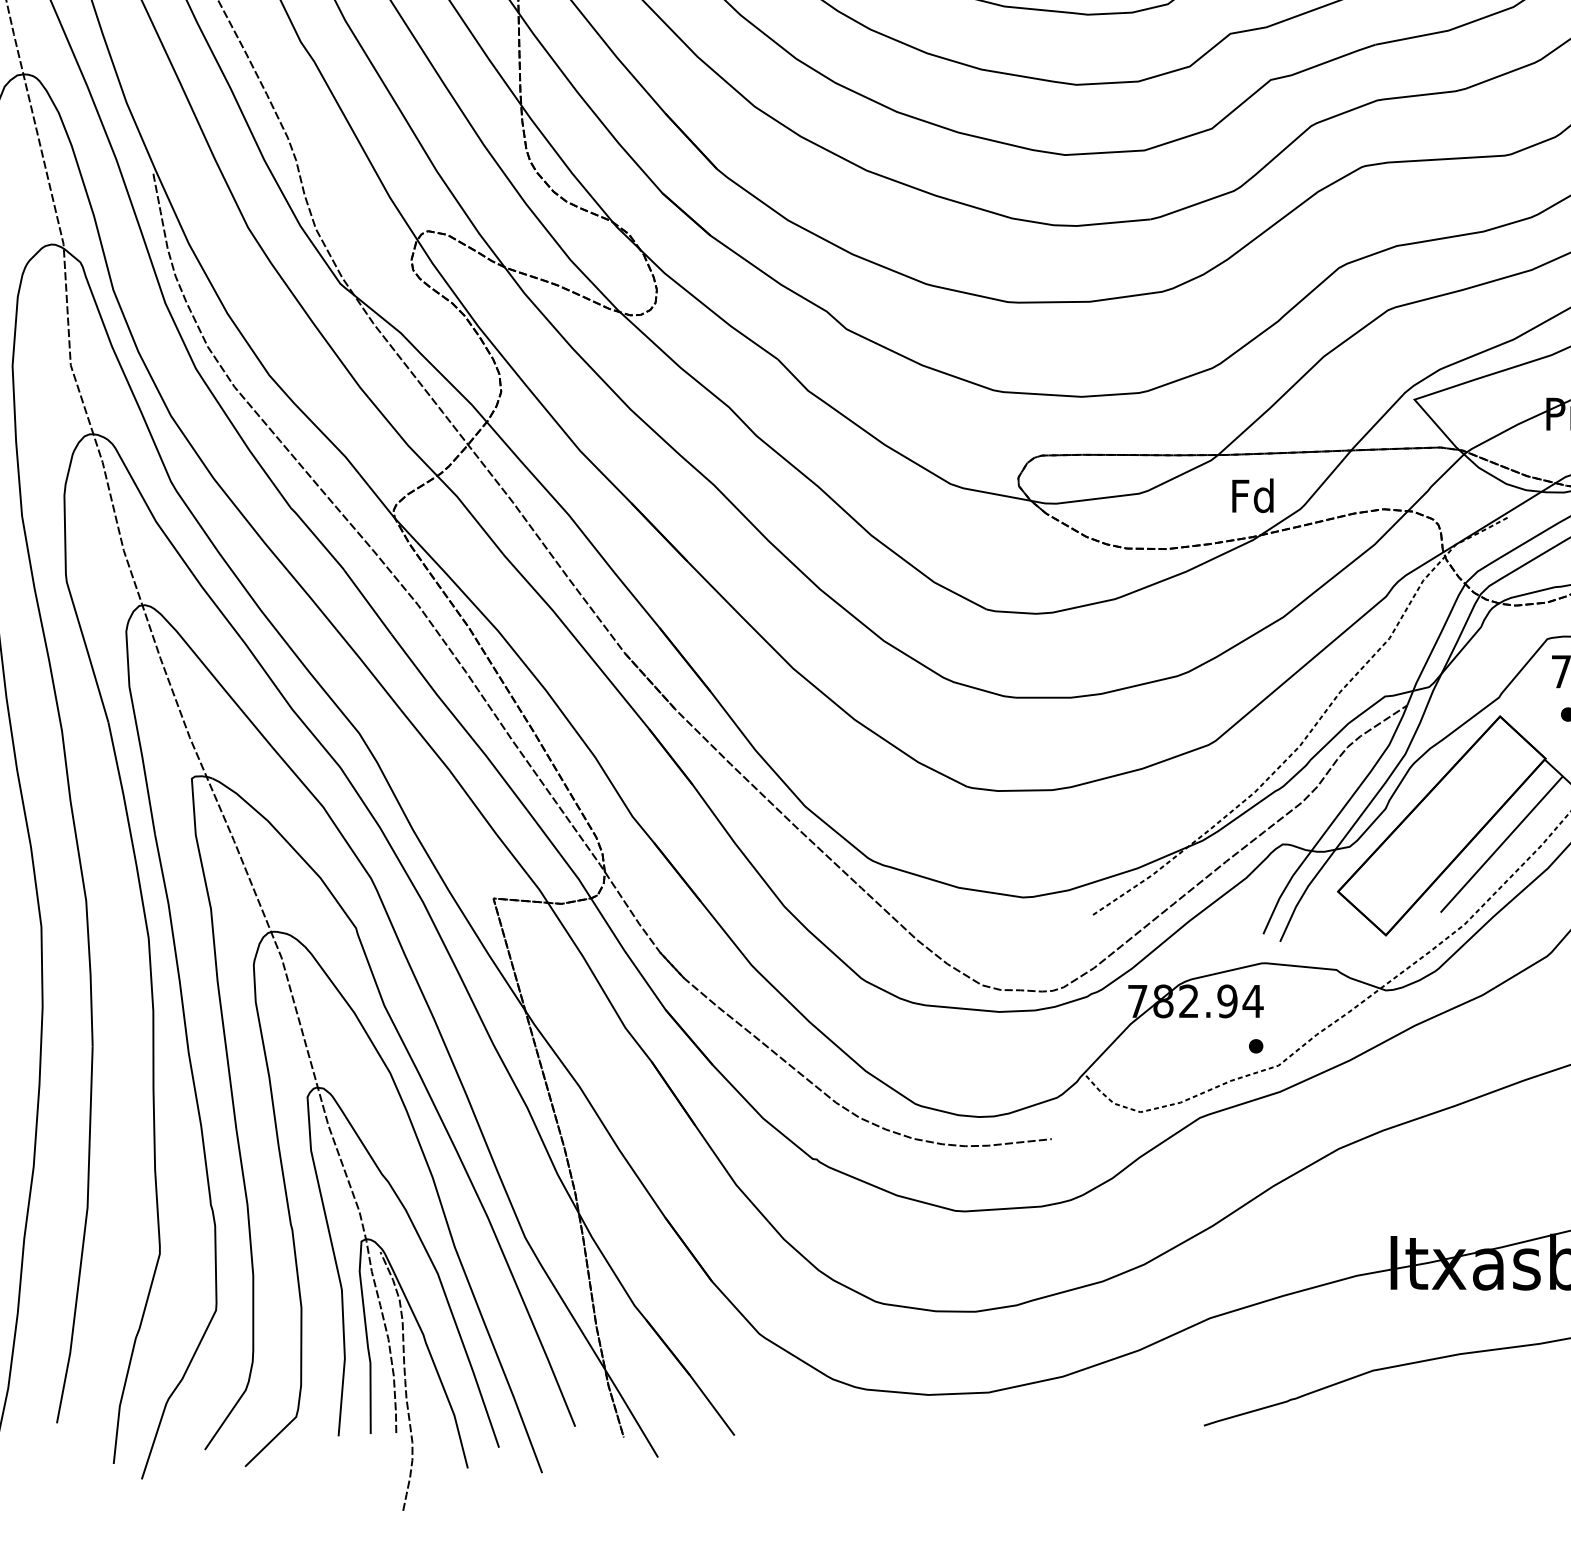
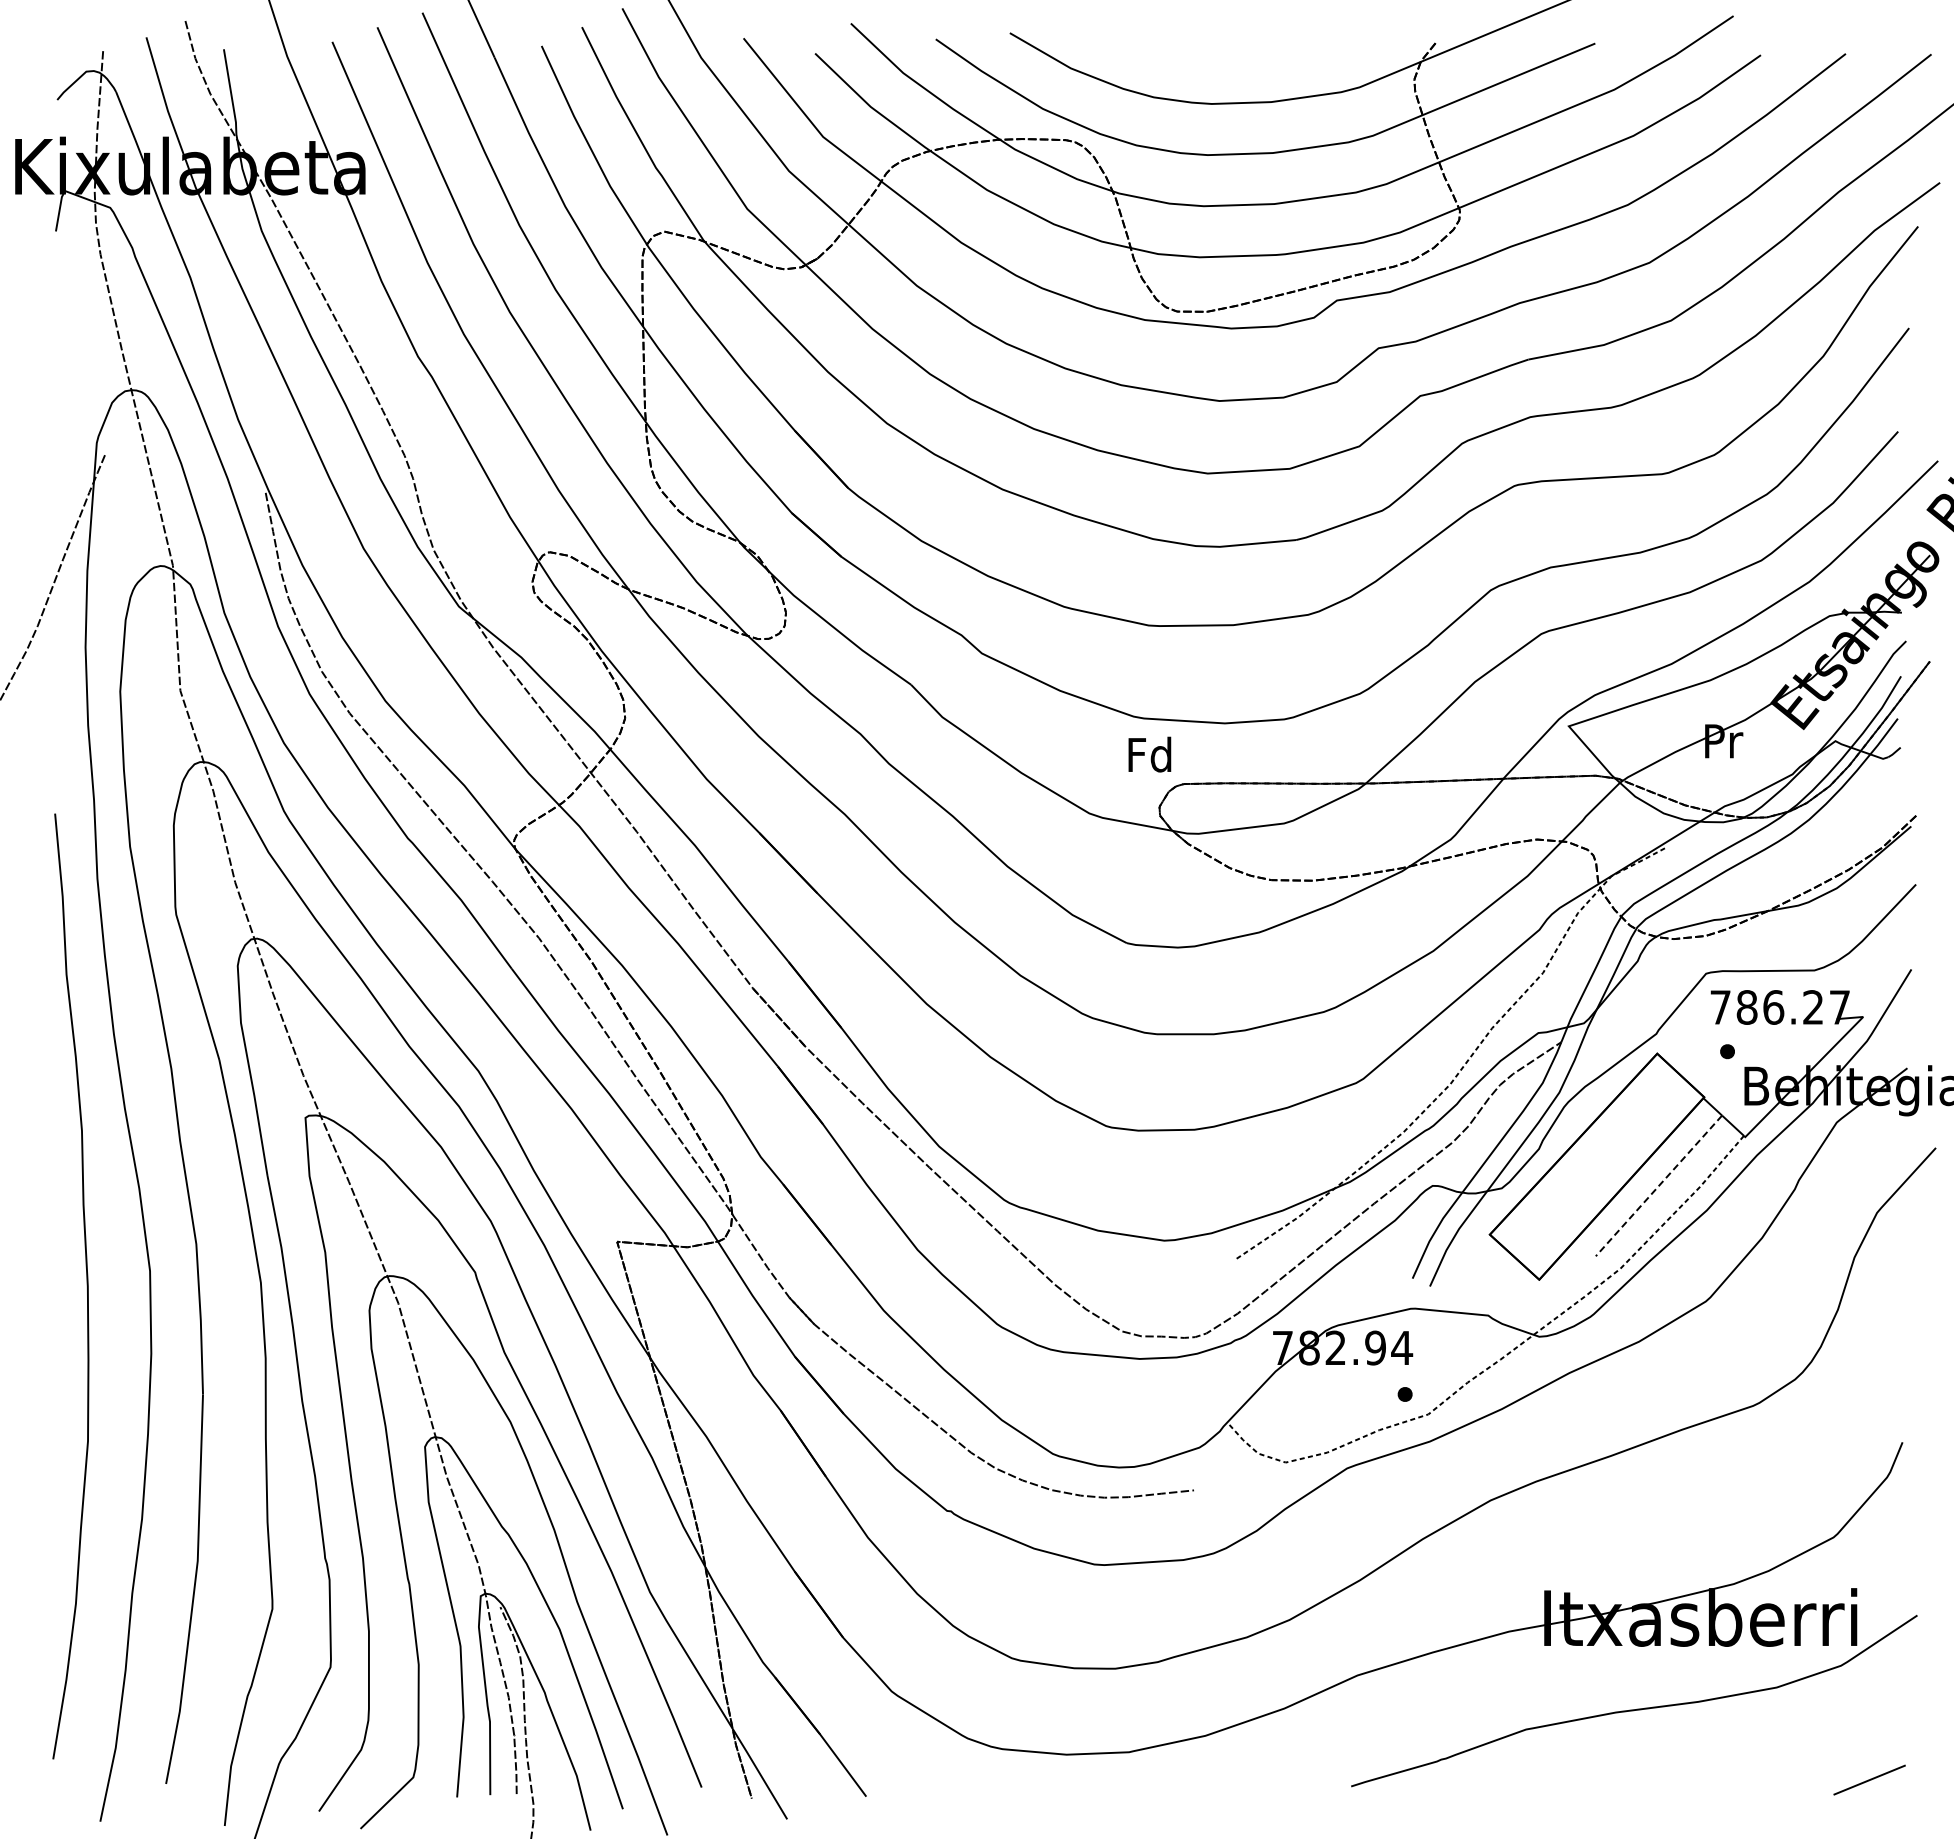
text: (1252, 495) -> (1149, 754), moved
line: (1501, 844) -> (1658, 1185), solid -> dashed

